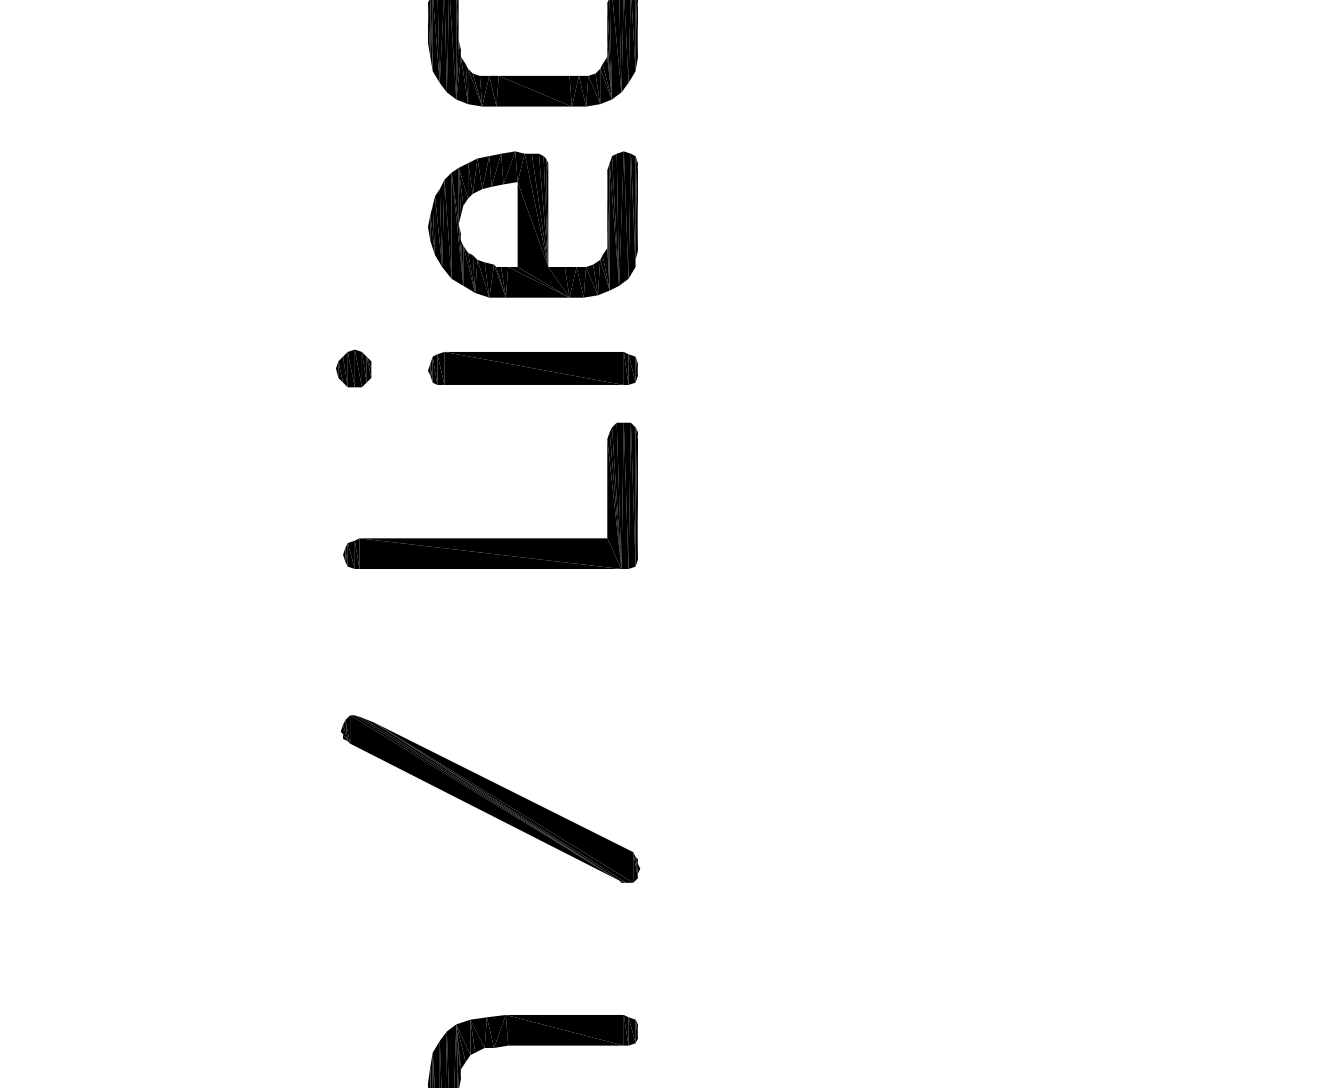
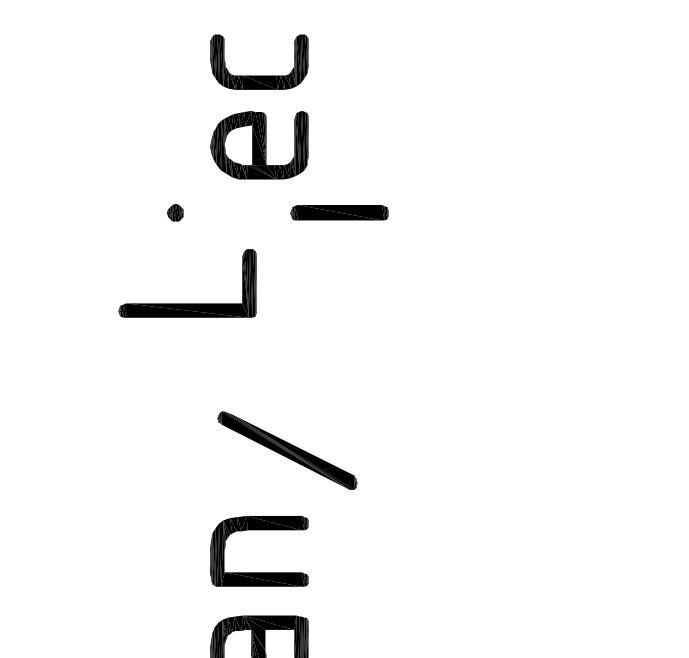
part: (533, 367) -> (339, 212), moved
part: (490, 538) -> (187, 303), moved
part: (490, 798) -> (287, 450), moved

